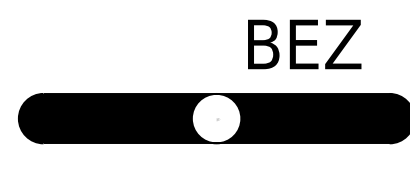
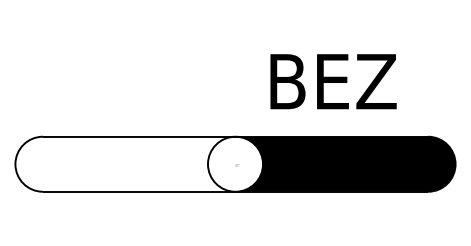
fill: (117, 117) -> (125, 163), removed

